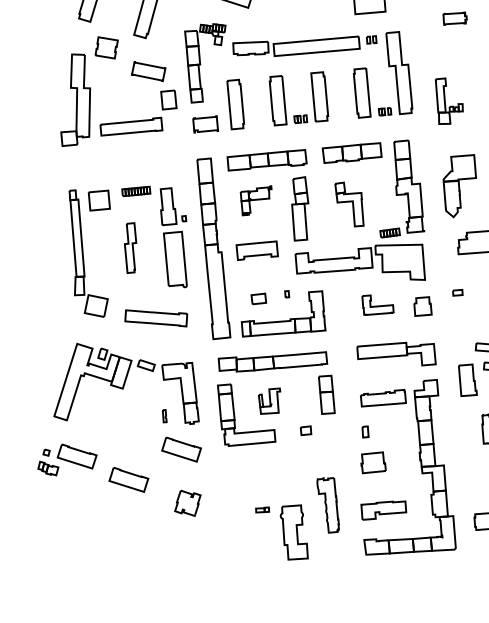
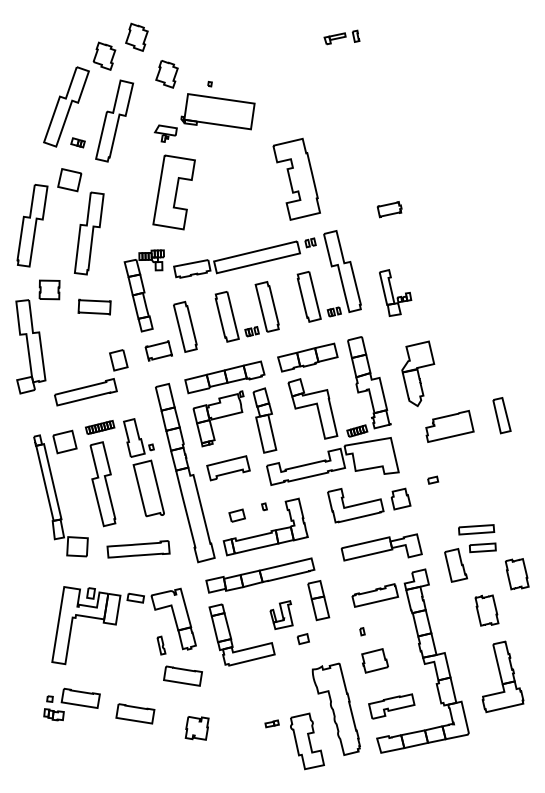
part: (138, 119) -> (91, 384), moved
part: (254, 200) -> (218, 418), size x1.67
part: (349, 204) -> (312, 408), size x1.43
part: (130, 248) -> (102, 484), size x1.67
part: (377, 306) -> (355, 505), size x1.67
part: (269, 400) -> (281, 614), moved
part: (164, 416) -> (161, 645), size x1.43
part: (365, 431) -> (362, 631), size x0.62
part: (327, 504) -> (335, 708), size x1.67

